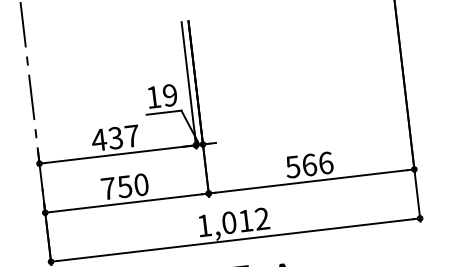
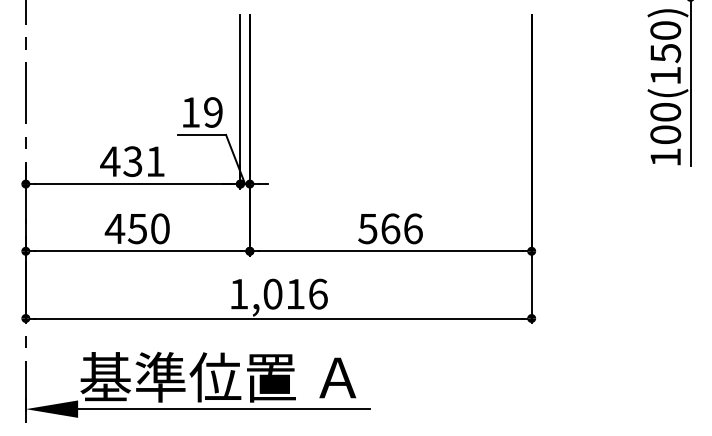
text: (132, 136) -> (155, 161), 437 -> 431
text: (108, 188) -> (114, 228), 750 -> 450
text: (261, 218) -> (317, 293), 1,012 -> 1,016

